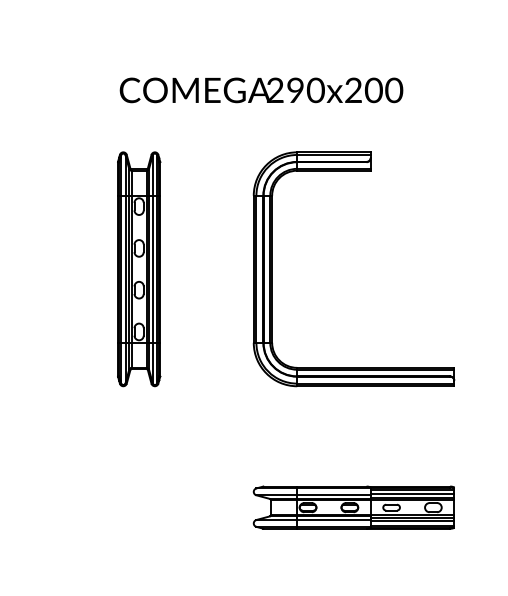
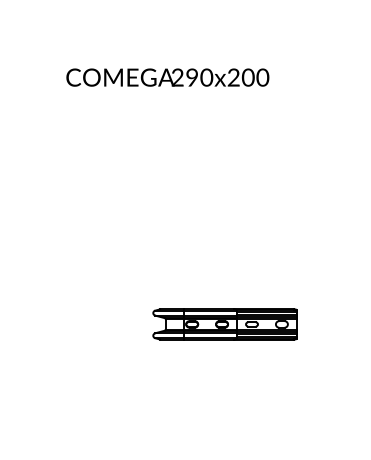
part: (139, 268) -> (80, 205), removed
part: (272, 268) -> (175, 205), removed
part: (353, 507) -> (224, 324), moved

